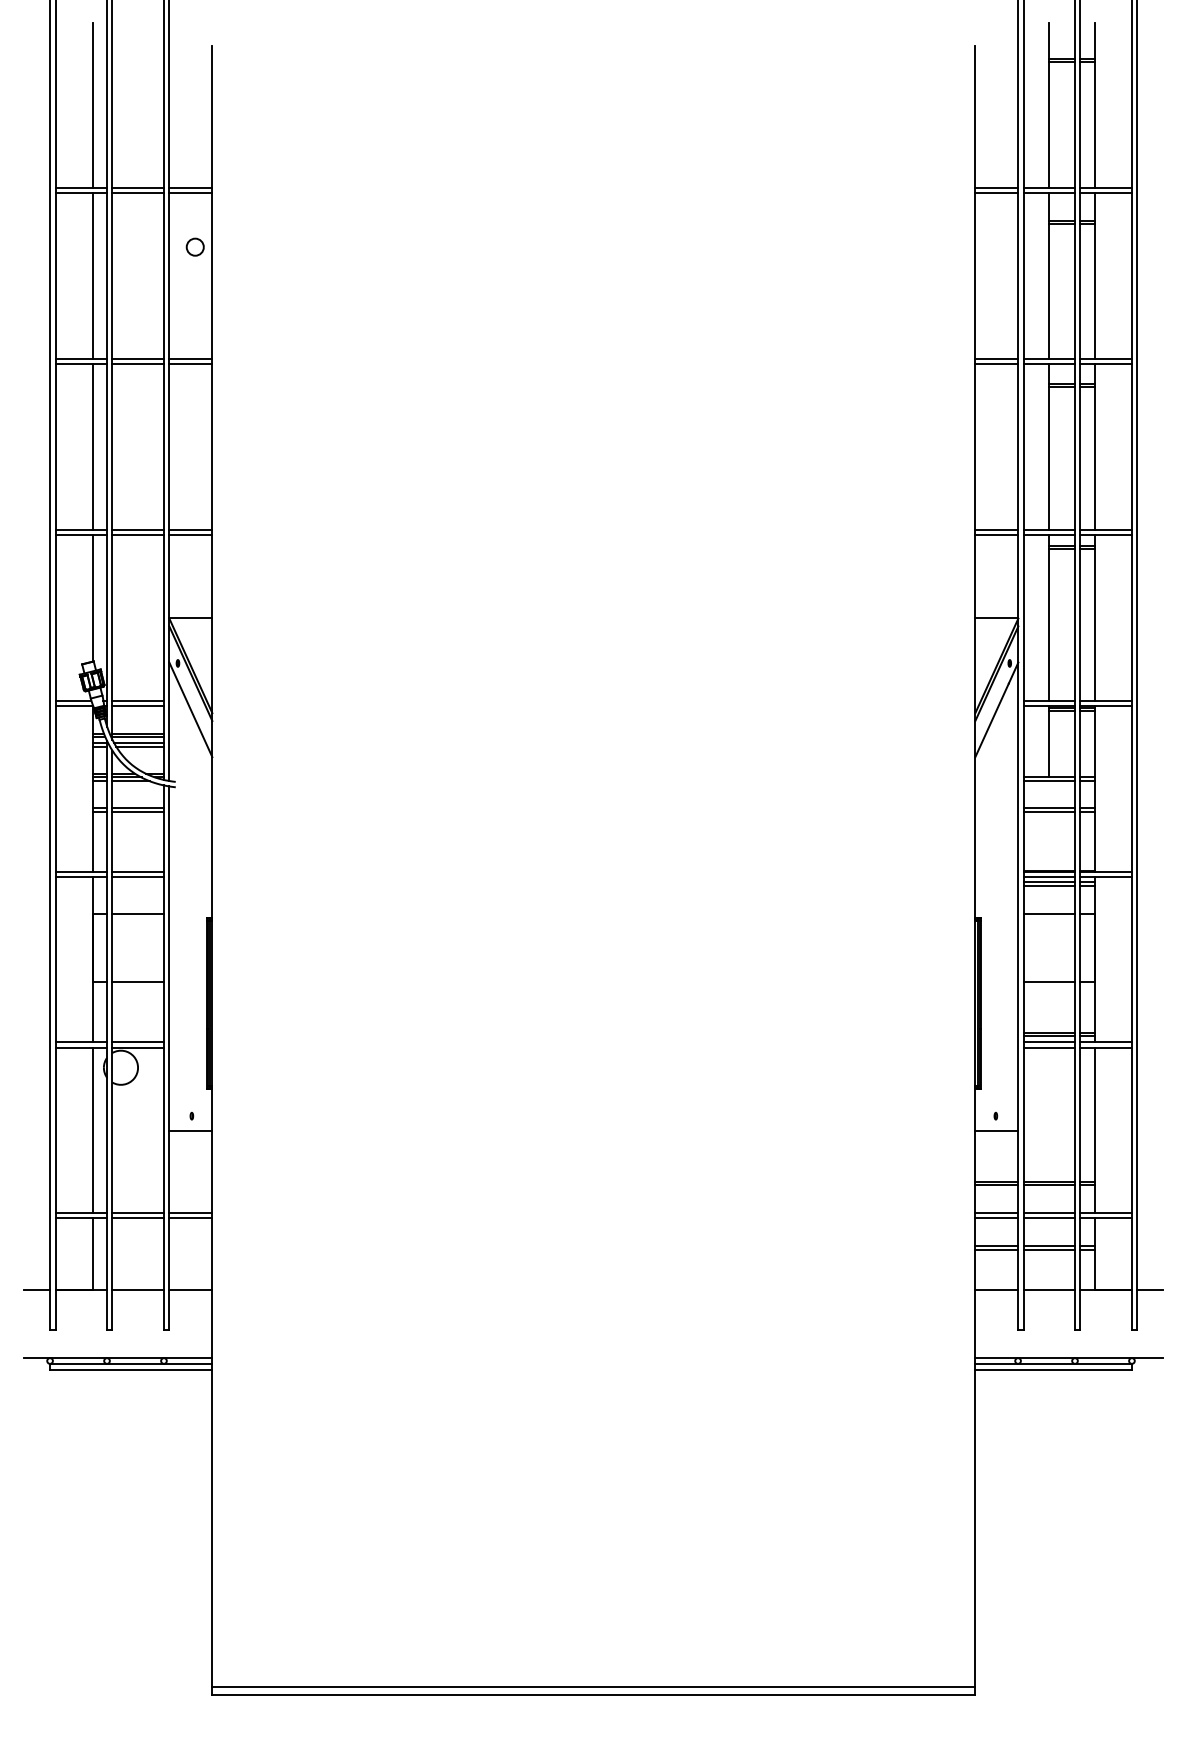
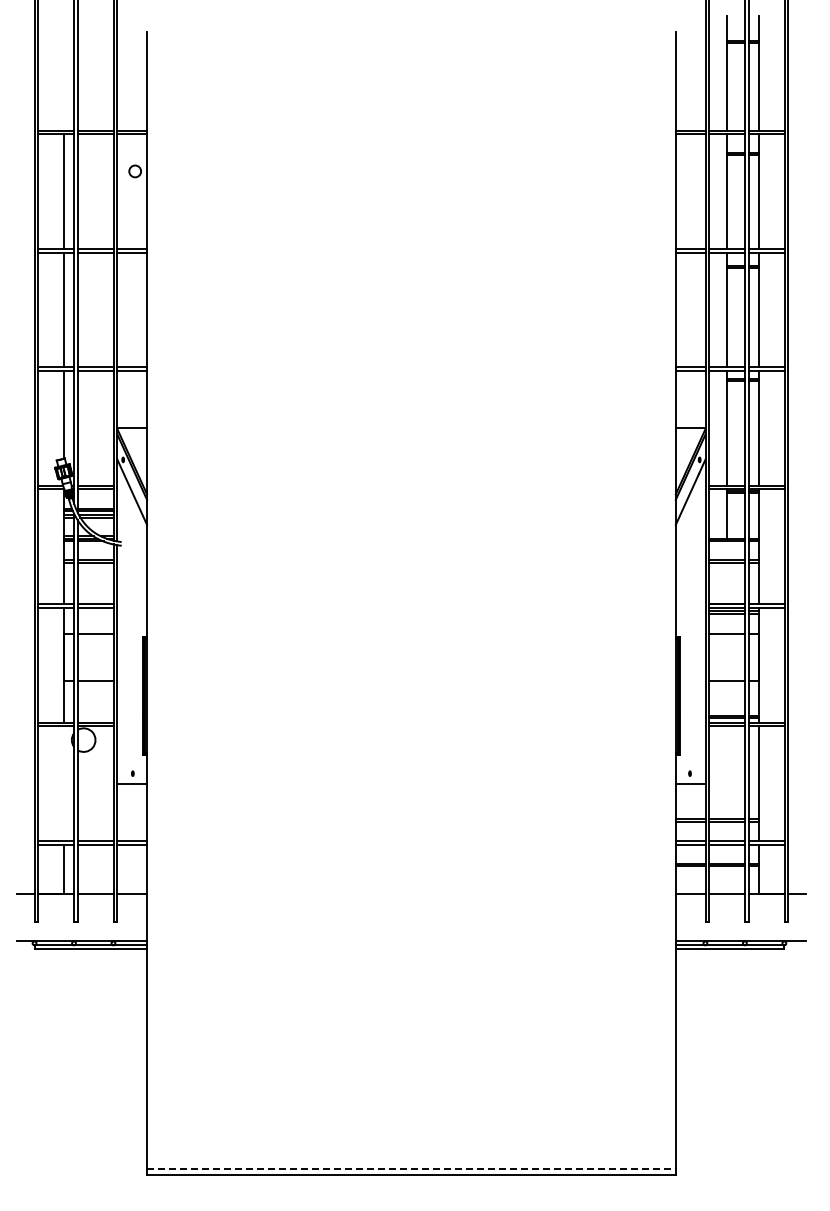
line: (93, 104) -> (64, 72), removed
line: (93, 1130) -> (64, 783), removed
line: (593, 1687) -> (411, 1169), solid -> dashed

